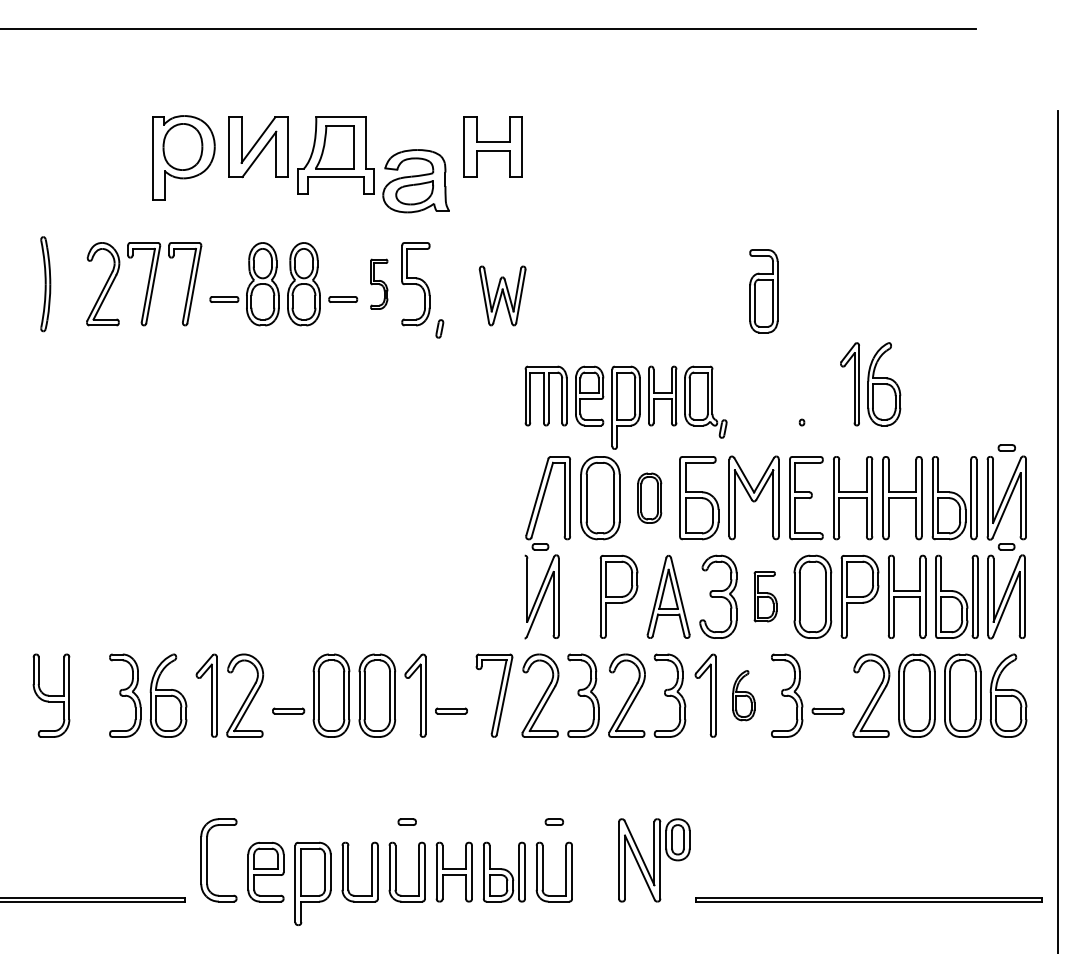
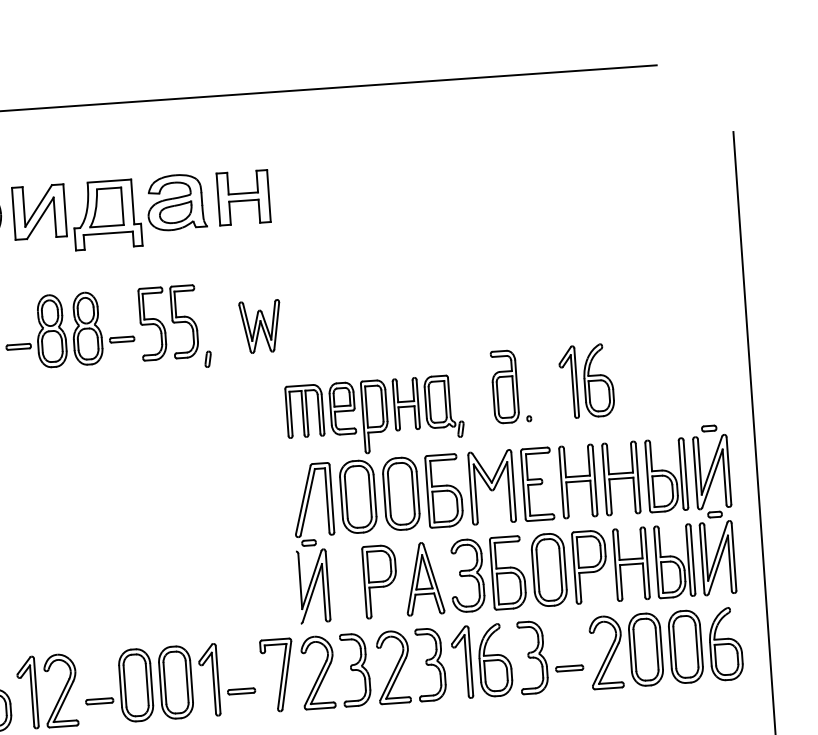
part: (415, 181) -> (175, 202), moved
part: (378, 284) -> (152, 324), size x1.67
part: (763, 291) -> (504, 387), moved
part: (649, 498) -> (401, 494), size x1.67
part: (765, 596) -> (508, 572), size x1.67
part: (743, 695) -> (494, 660), size x1.67

